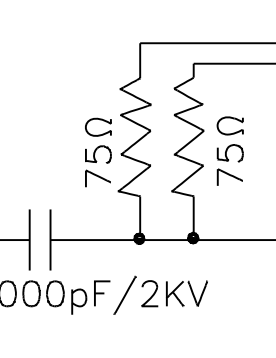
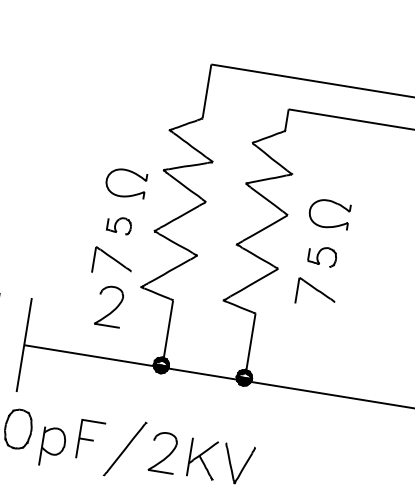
part: (229, 153) -> (321, 256), size x0.7
part: (98, 154) -> (119, 225), size x0.6
part: (100, 206) -> (109, 305), added

